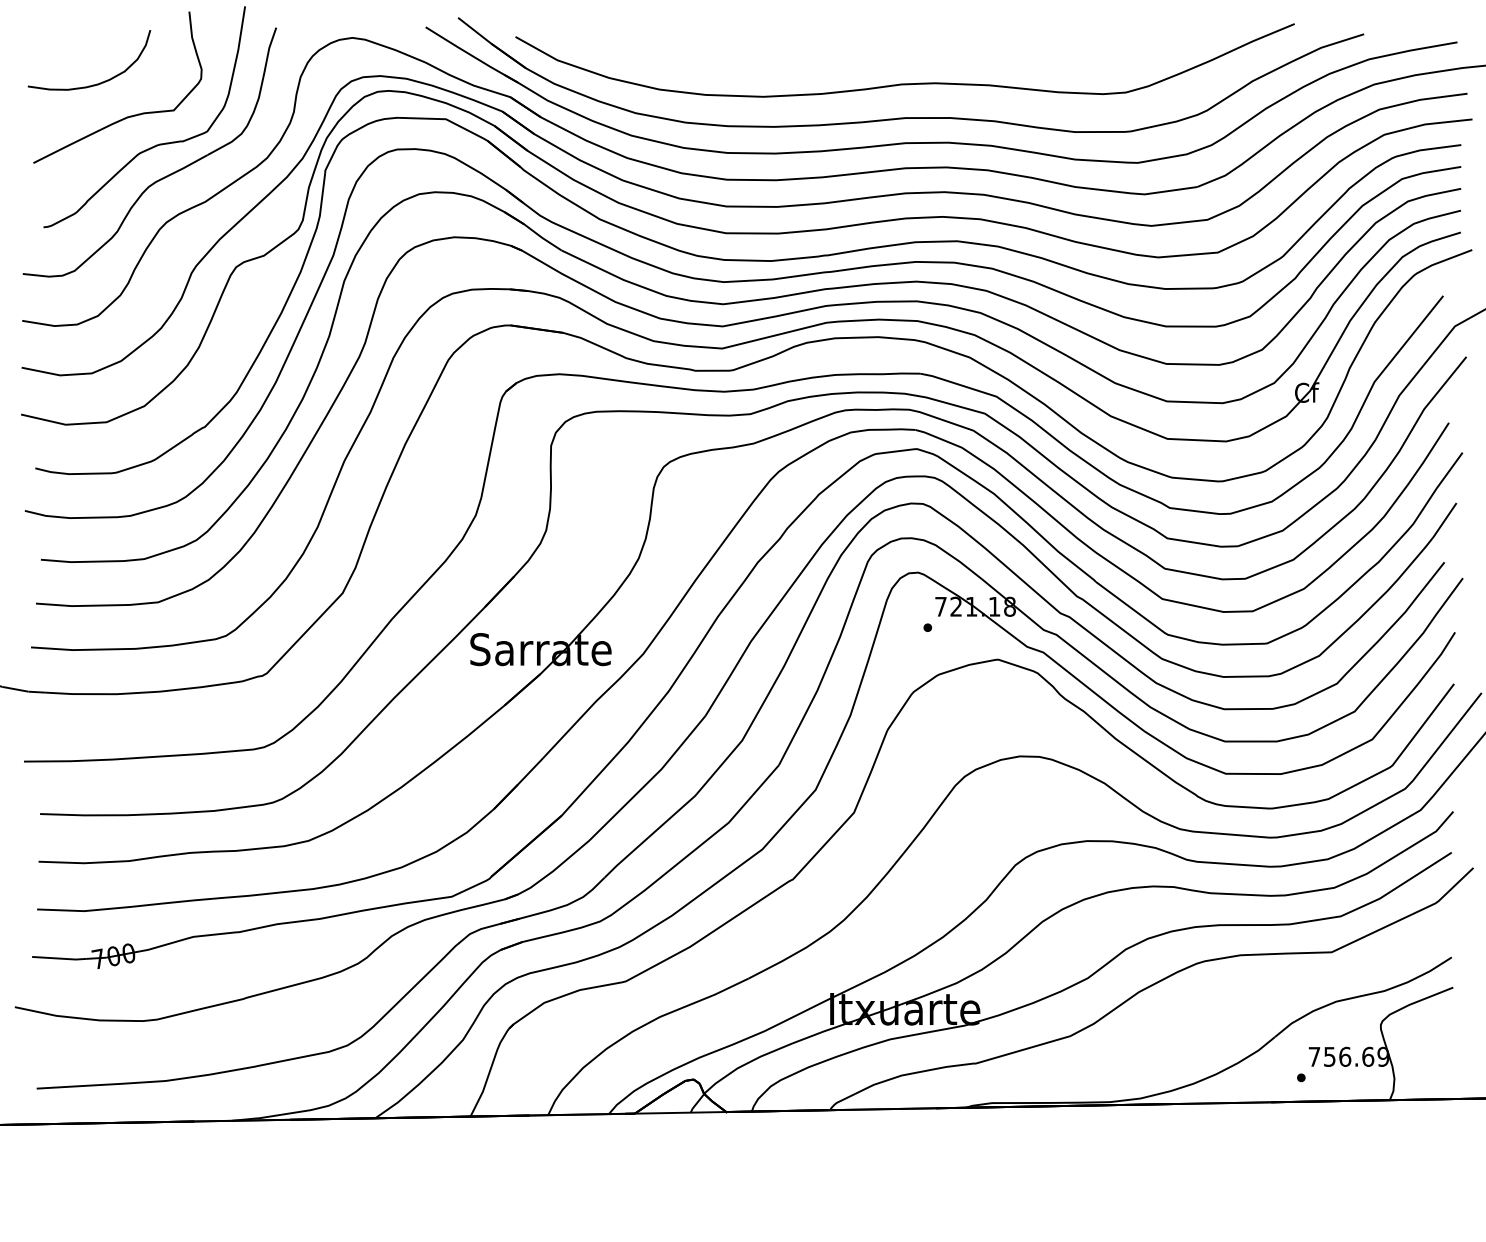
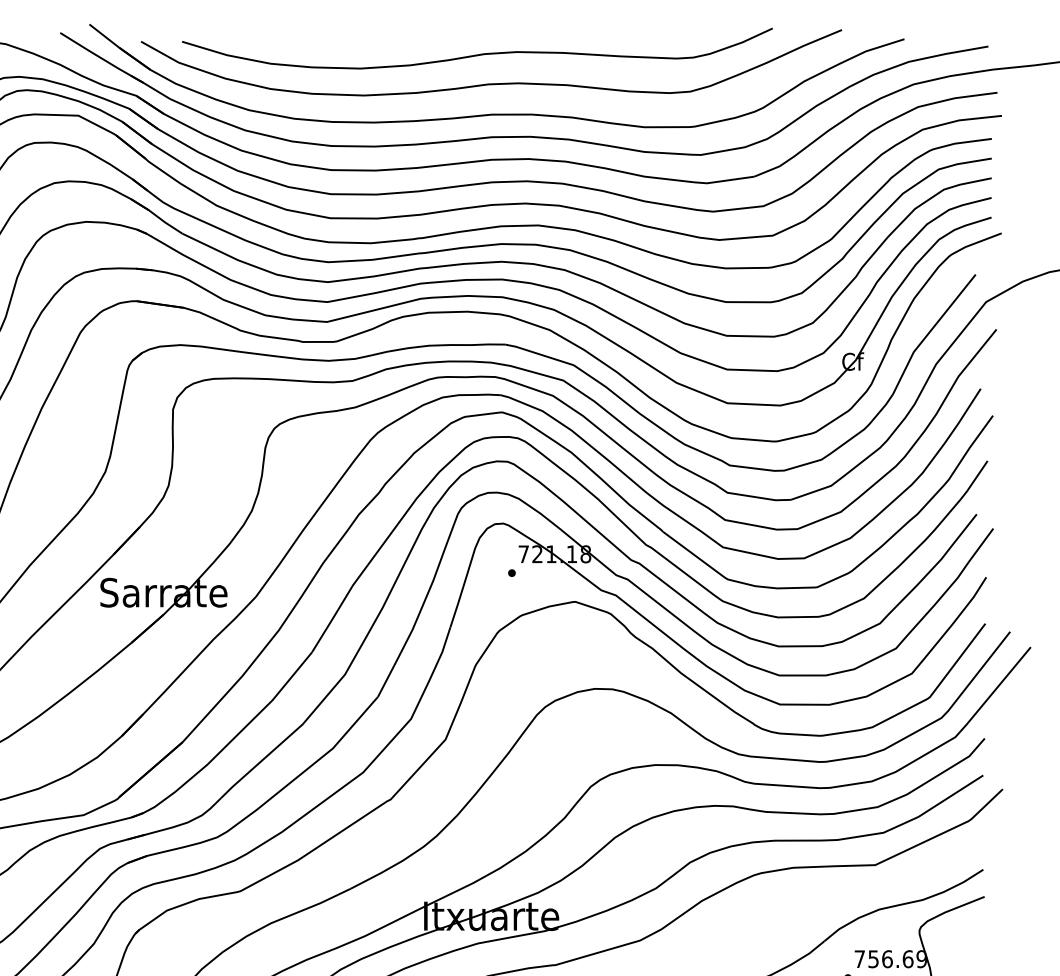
curve: (891, 50) -> (479, 53), added

